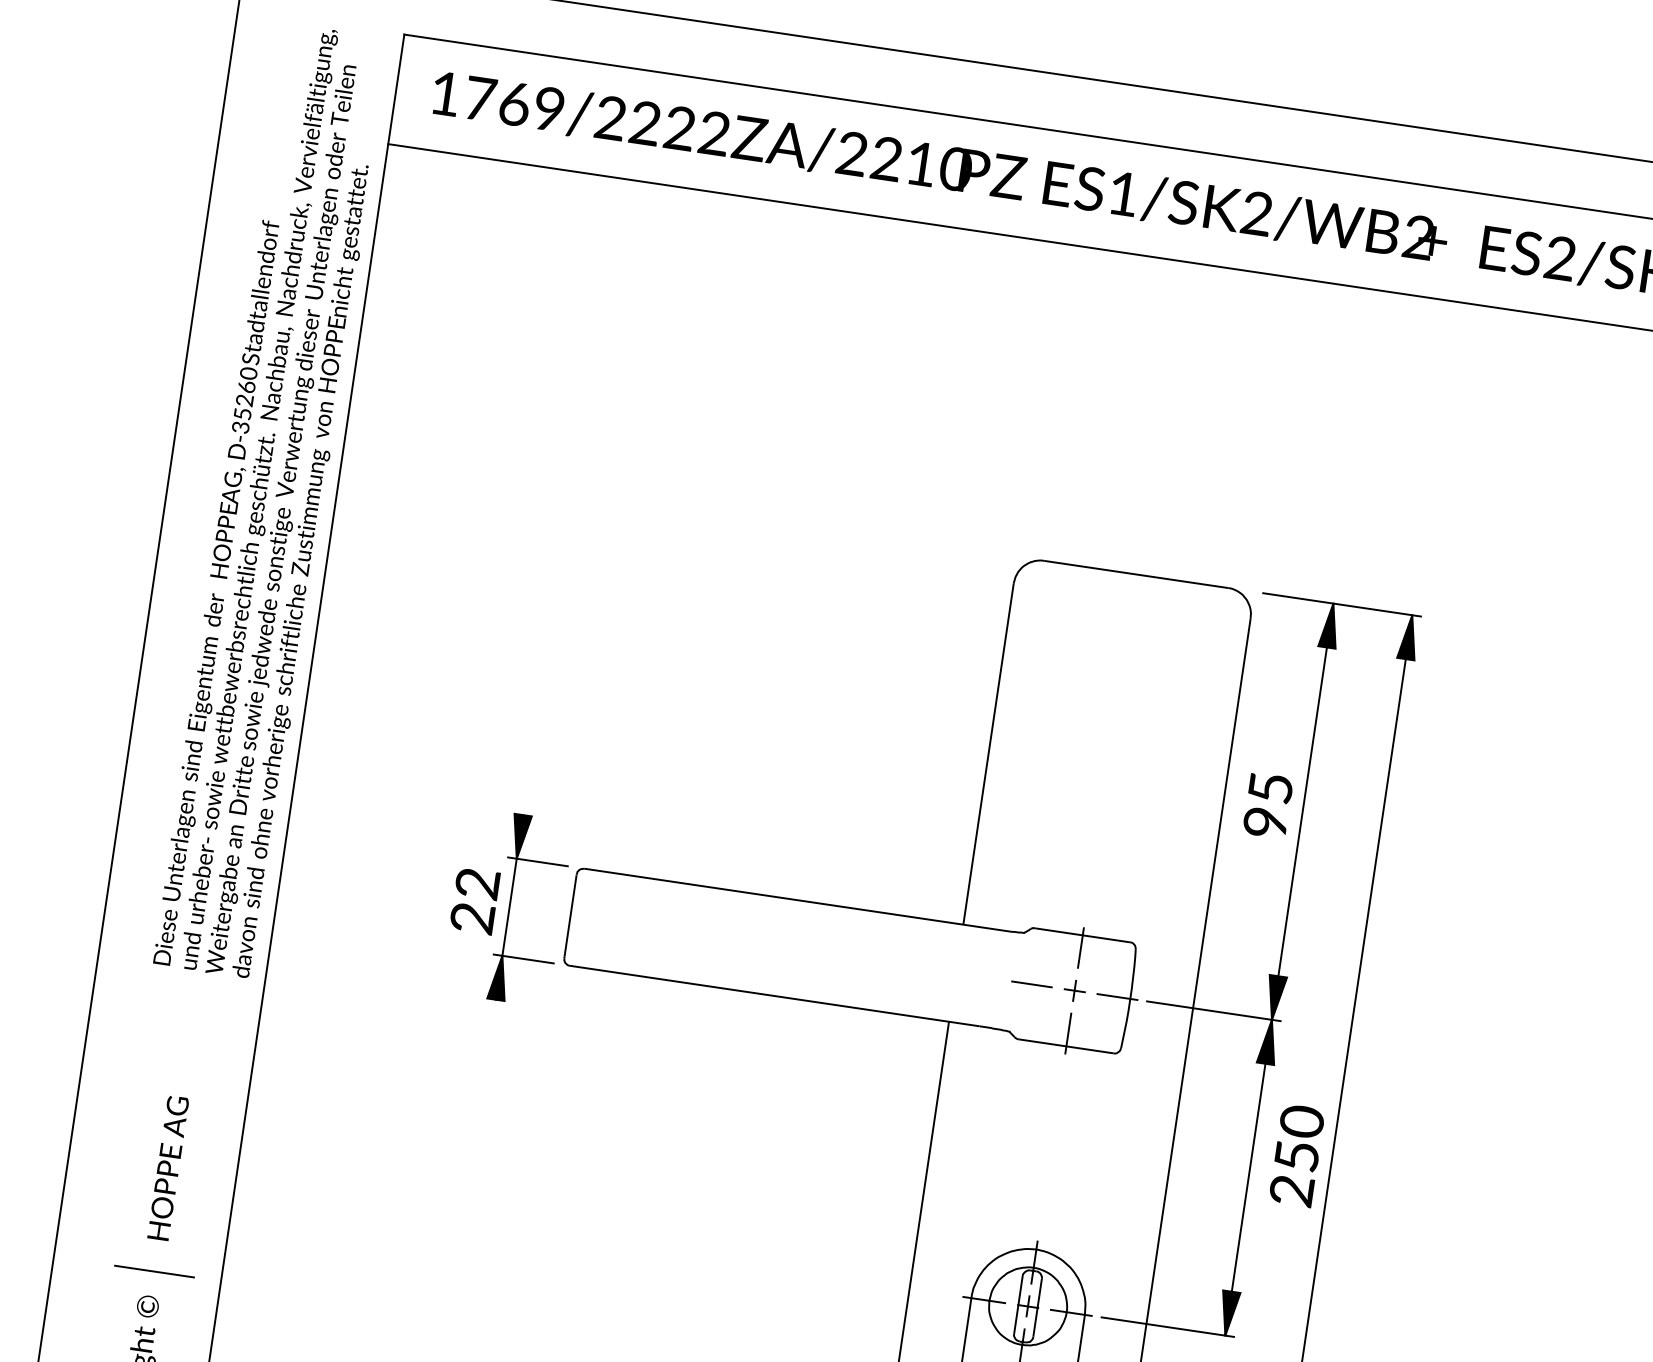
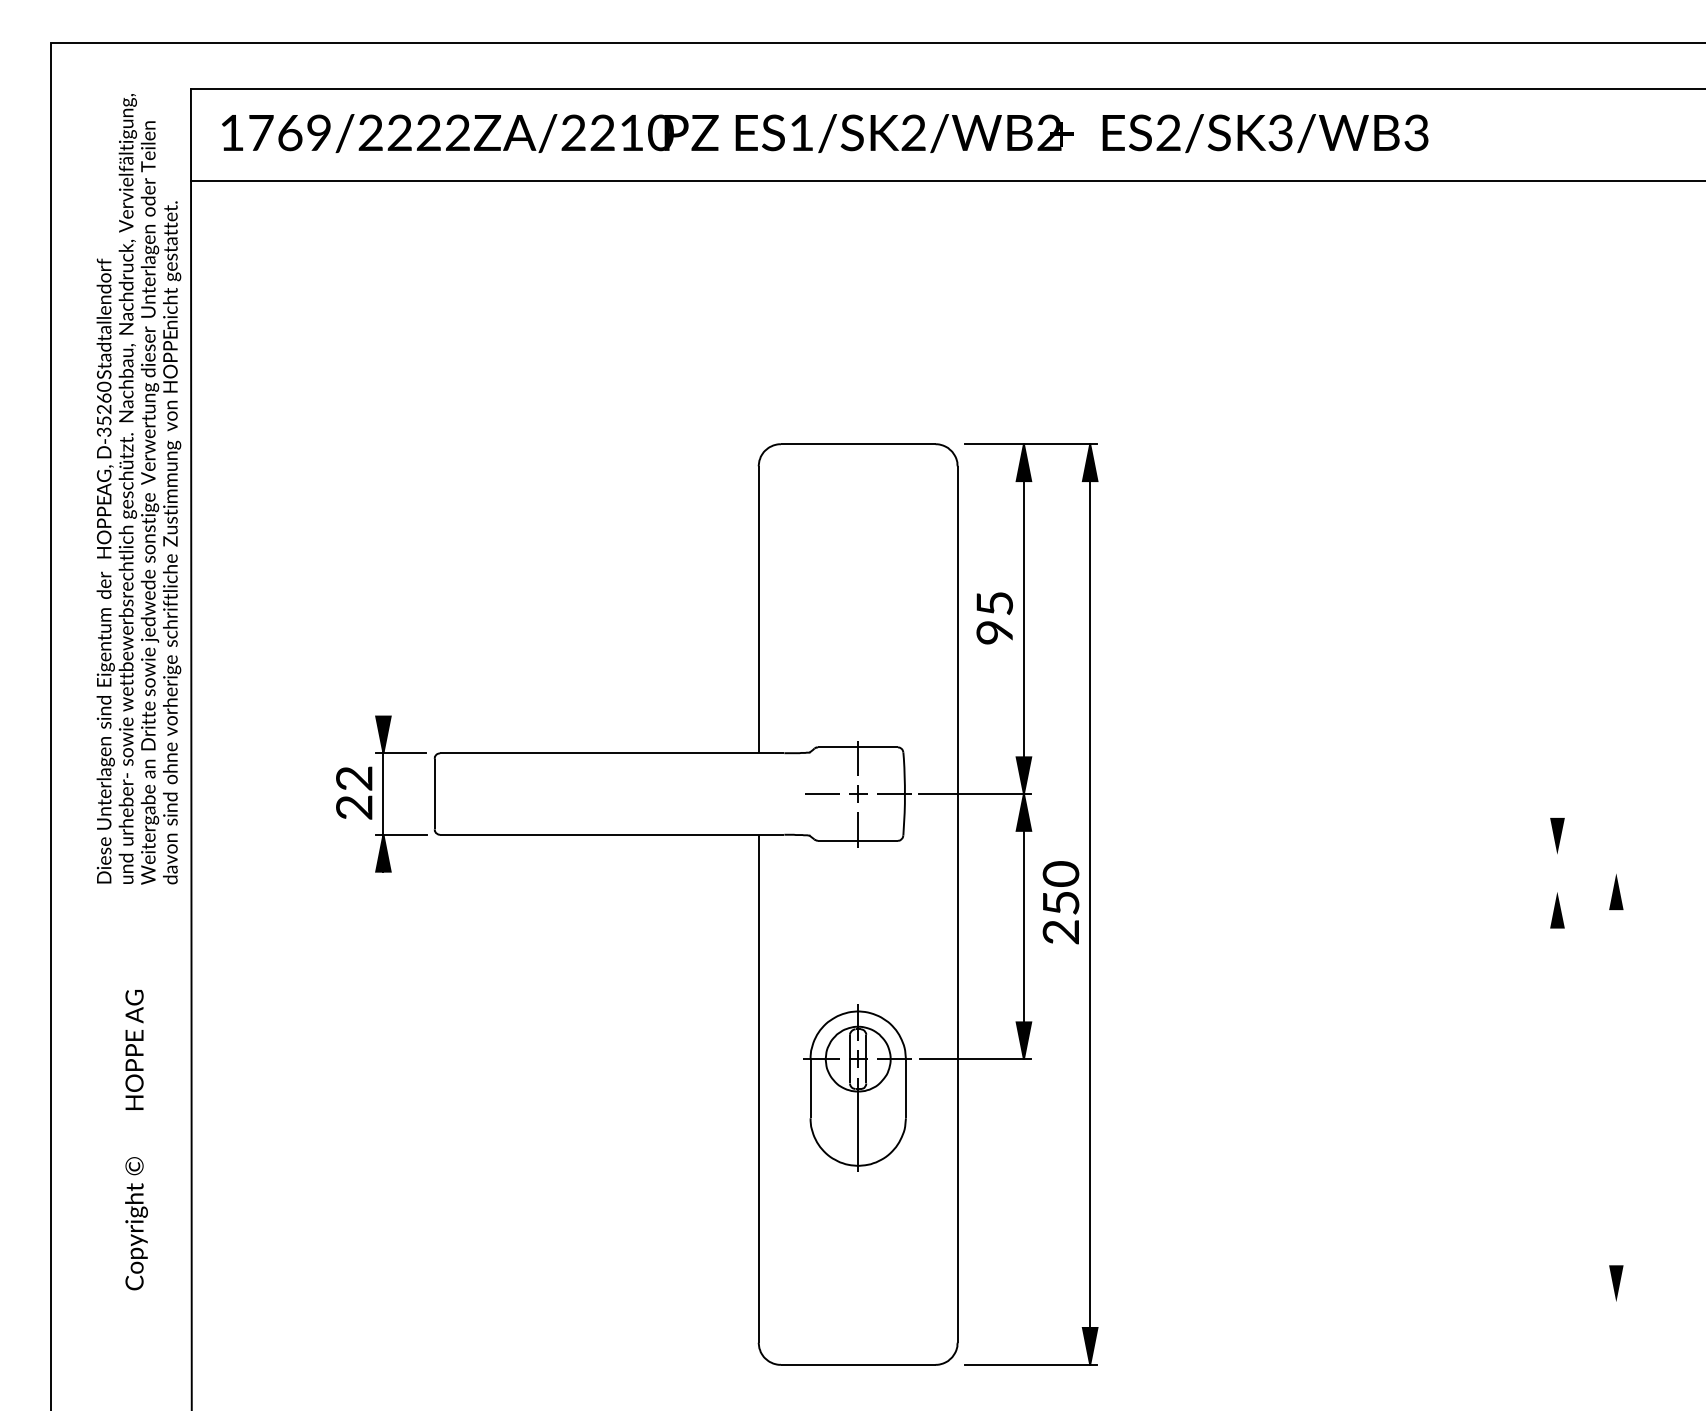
line: (154, 1271) -> (135, 1136), removed

